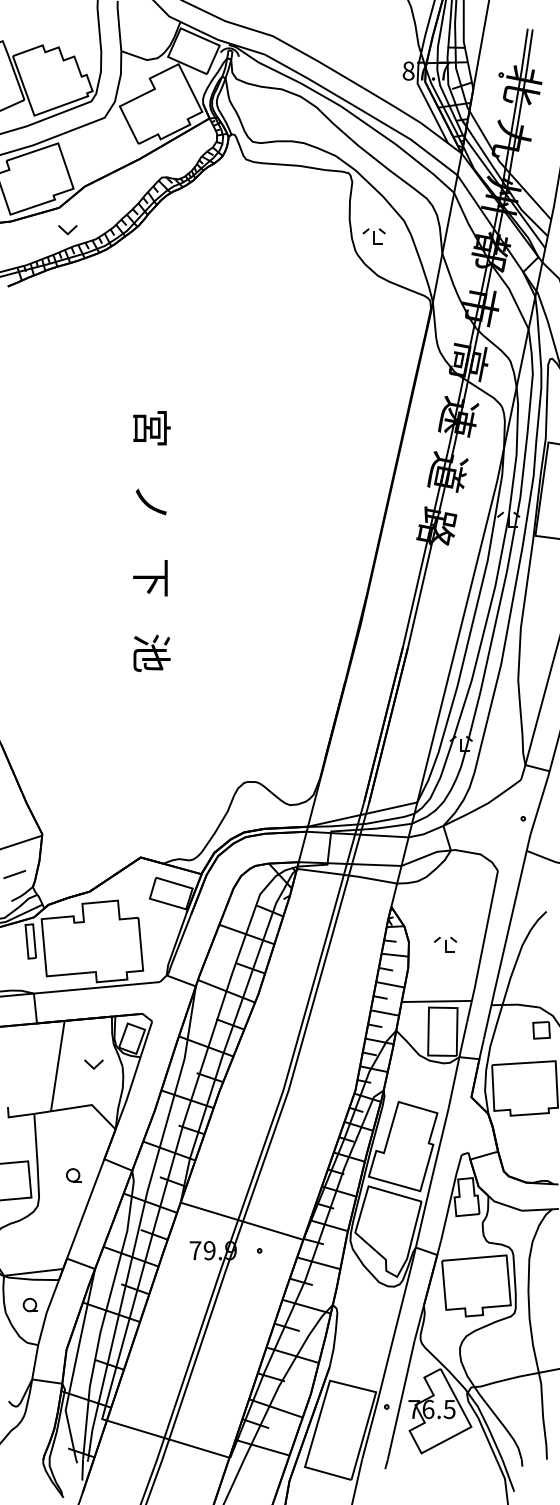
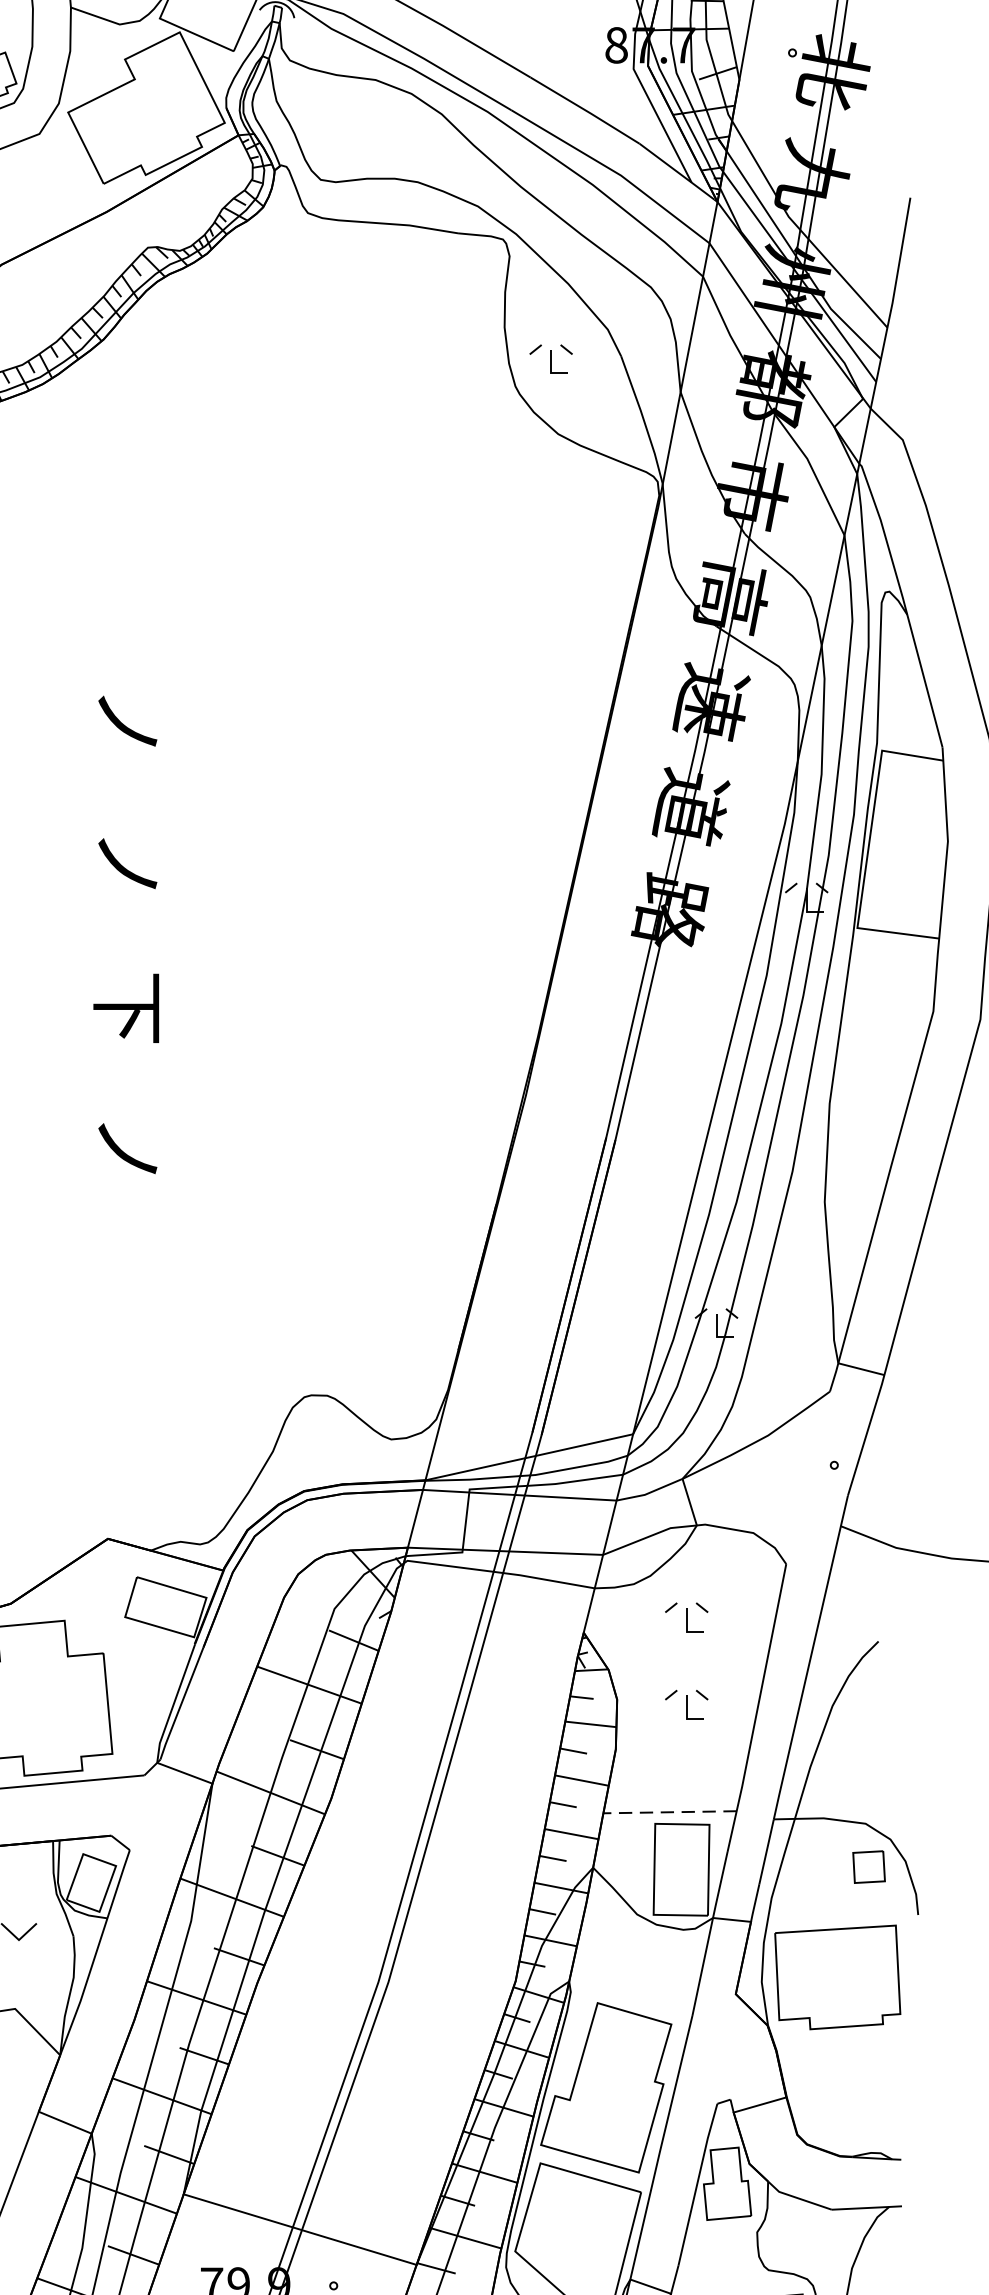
text: (151, 428) -> (128, 724), 宮 -> ノ
text: (151, 653) -> (128, 1151), 池 -> ノ
part: (445, 898) -> (686, 1616), added
line: (436, 1001) -> (669, 1812), solid -> dashed

